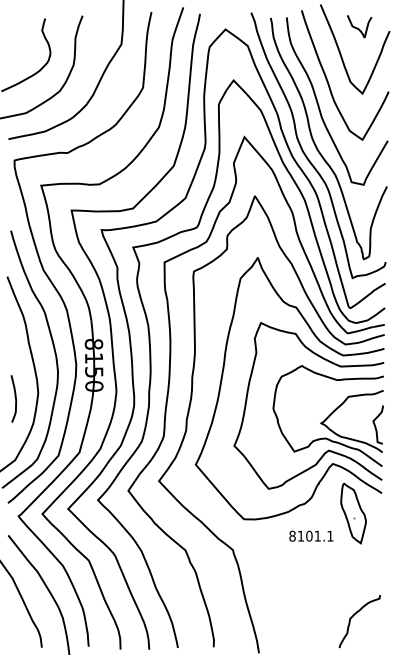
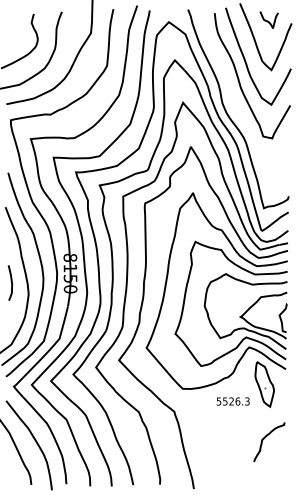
curve: (315, 142) -> (236, 106), removed
curve: (14, 397) -> (10, 281), moved
text: (311, 535) -> (233, 400), 8101.1 -> 5526.3
curve: (354, 615) -> (265, 437), moved

